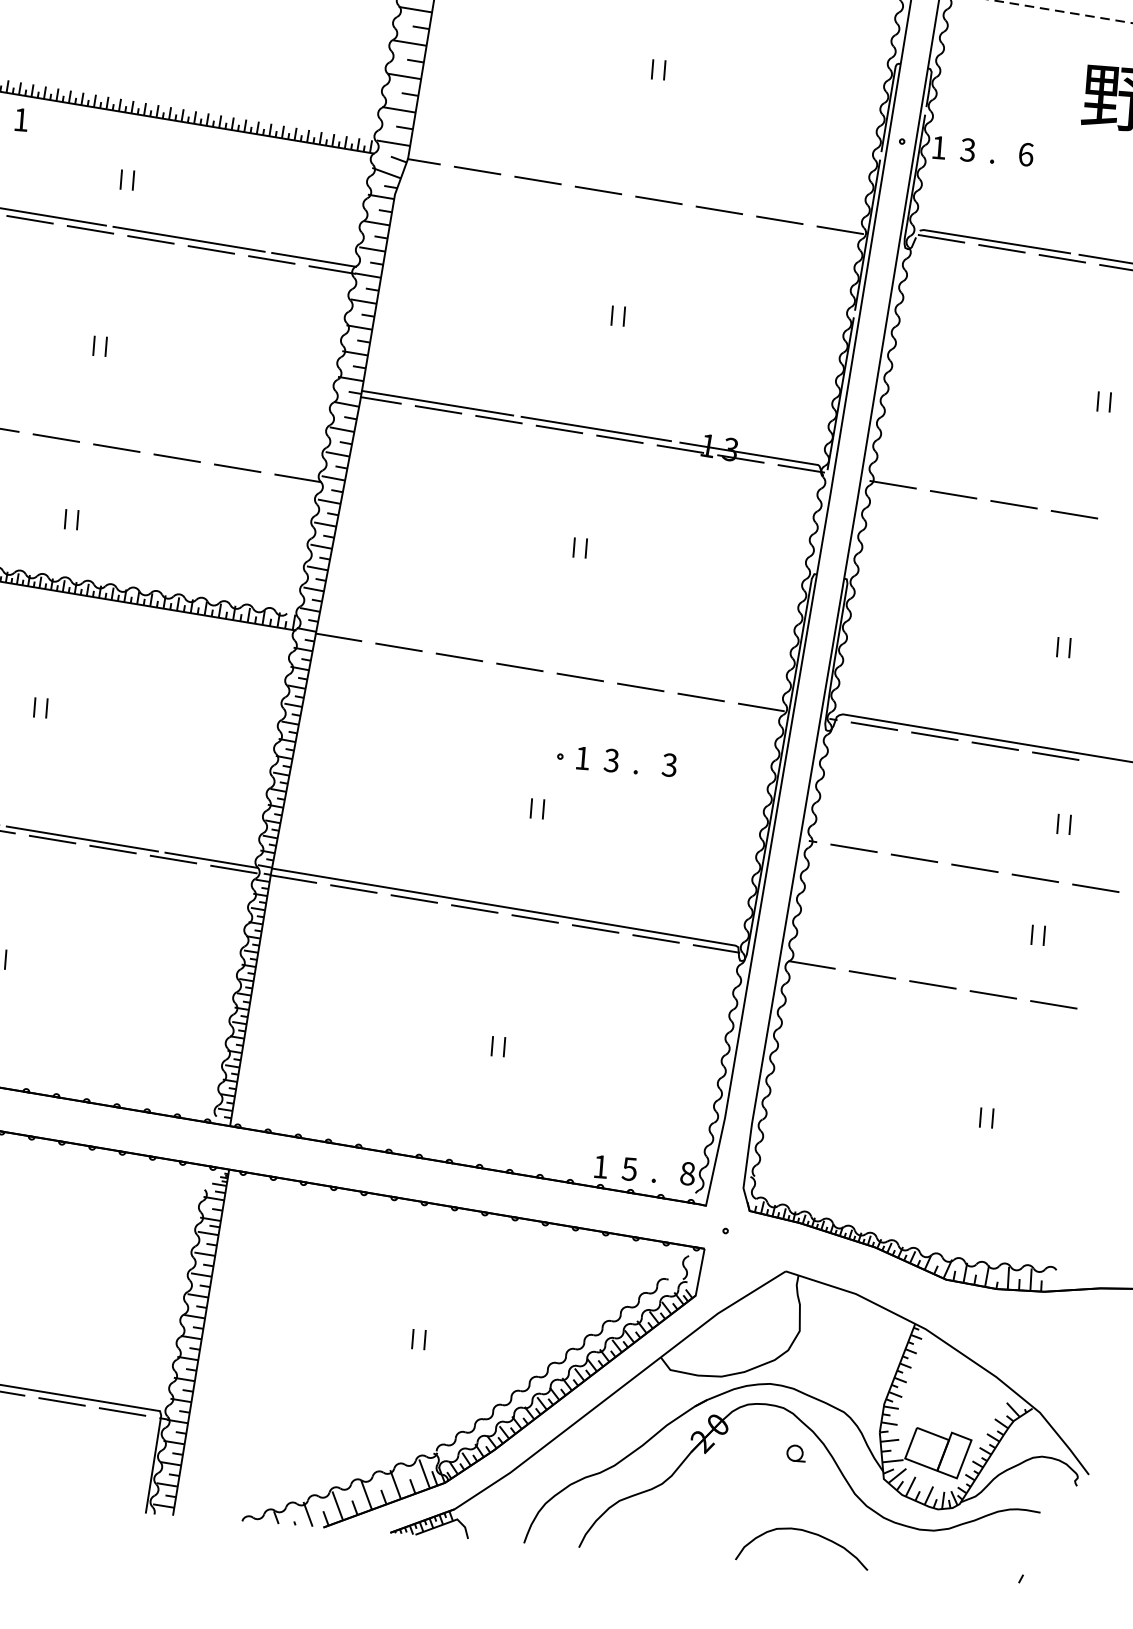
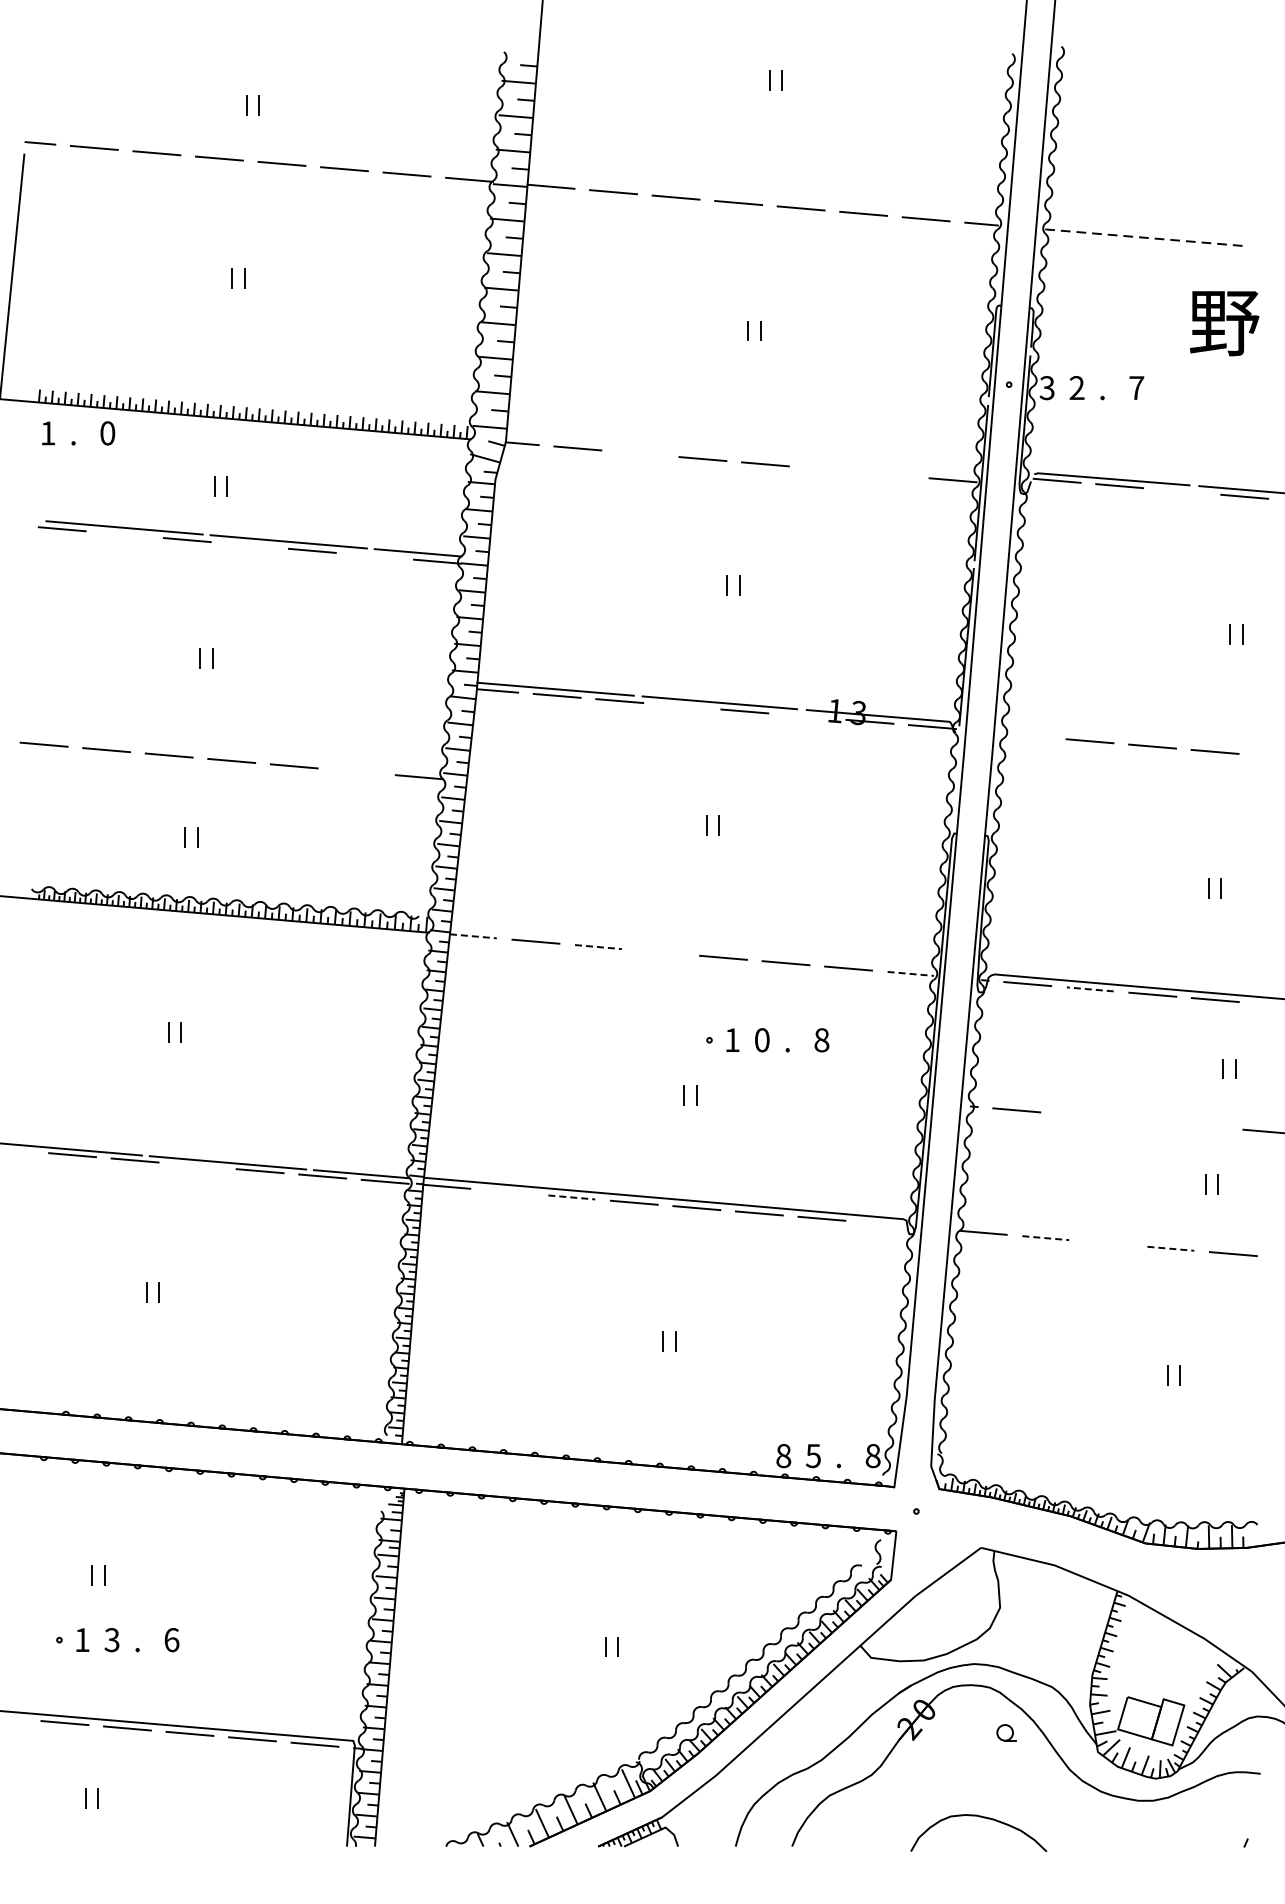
text: (20, 119) -> (107, 433), 1 -> 0
text: (938, 148) -> (1046, 388), 1 -> 3
text: (967, 150) -> (1076, 388), 3 -> 2
text: (1025, 155) -> (1136, 388), 6 -> 7
line: (537, 180) -> (639, 453), removed
line: (718, 210) -> (827, 469), removed
line: (29, 219) -> (124, 534), removed
line: (779, 219) -> (890, 474), removed
line: (150, 239) -> (249, 545), removed
line: (1061, 258) -> (1181, 491), removed
line: (271, 260) -> (374, 556), removed
line: (558, 429) -> (681, 706), removed
line: (679, 448) -> (806, 716), removed
line: (237, 468) -> (356, 771), removed
line: (893, 484) -> (1027, 735), removed
line: (338, 637) -> (473, 936), solid -> dashed
line: (459, 657) -> (598, 947), solid -> dashed
line: (519, 667) -> (660, 952), removed
line: (762, 707) -> (911, 973), solid -> dashed
line: (935, 736) -> (1090, 989), solid -> dashed
text: (610, 760) -> (761, 1040), 3 -> 0
text: (669, 765) -> (821, 1040), 3 -> 8
line: (52, 839) -> (197, 1165), removed
line: (913, 858) -> (1078, 1115), removed
line: (974, 868) -> (1141, 1121), removed
line: (1034, 878) -> (1203, 1126), removed
line: (353, 889) -> (508, 1192), removed
line: (414, 899) -> (571, 1197), solid -> dashed
line: (716, 949) -> (884, 1224), removed
line: (872, 975) -> (1045, 1238), solid -> dashed
line: (932, 984) -> (1107, 1243), removed
line: (993, 994) -> (1170, 1248), solid -> dashed
text: (600, 1167) -> (783, 1456), 1 -> 8
curve: (808, 1533) -> (983, 1818), moved

